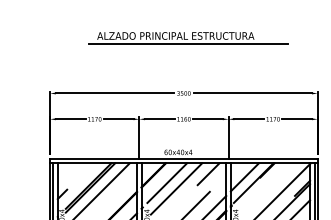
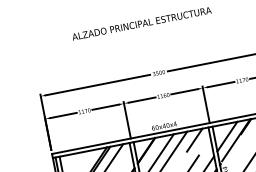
line: (187, 44) -> (153, 29), removed

